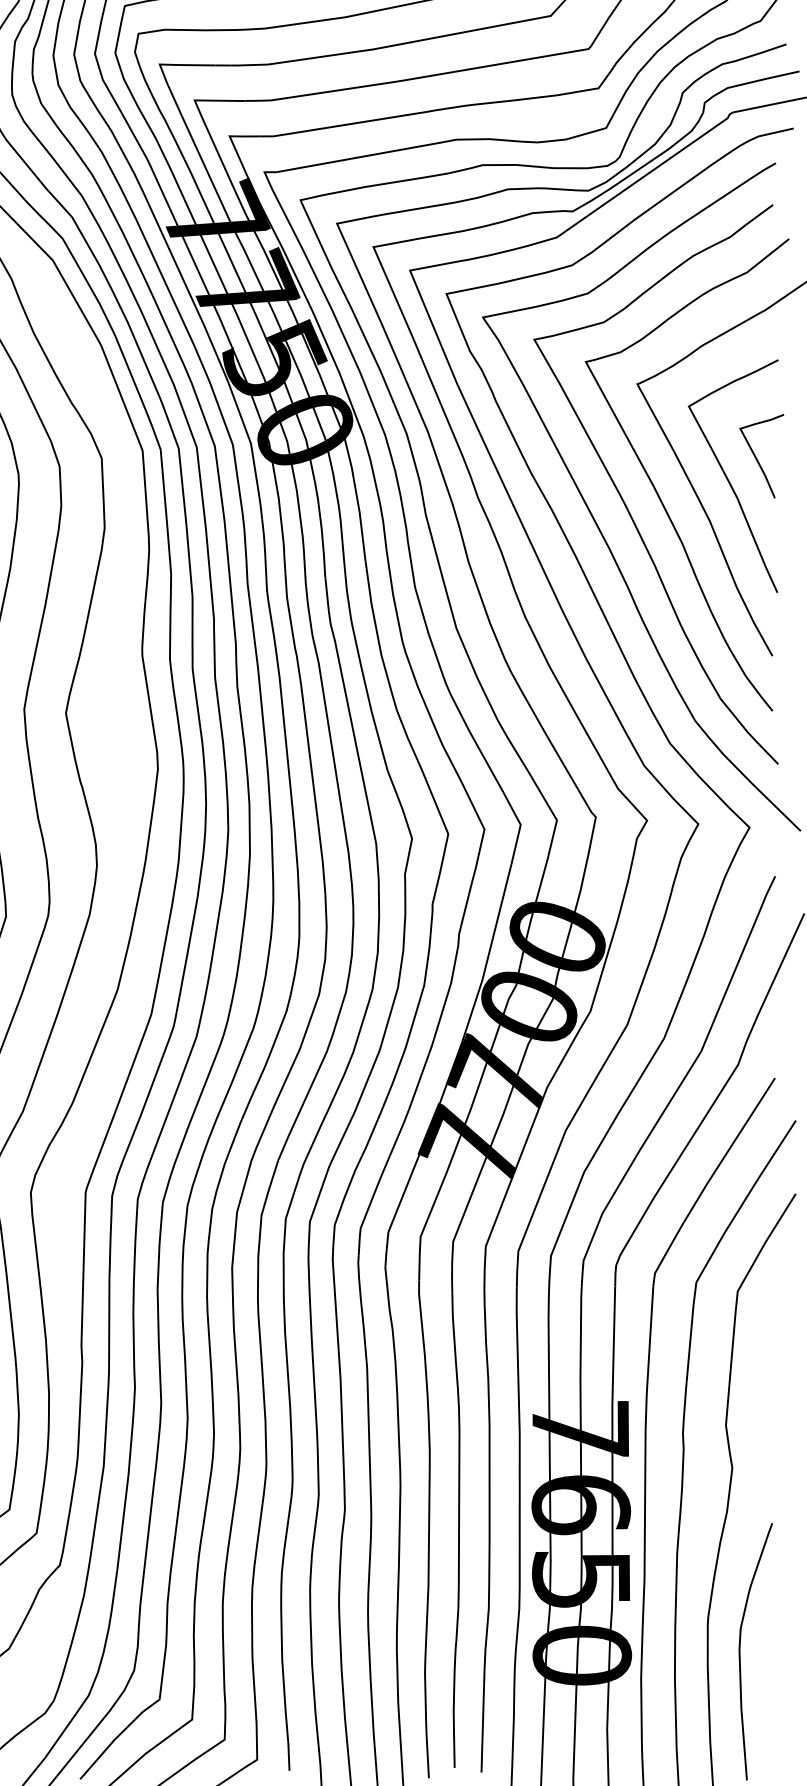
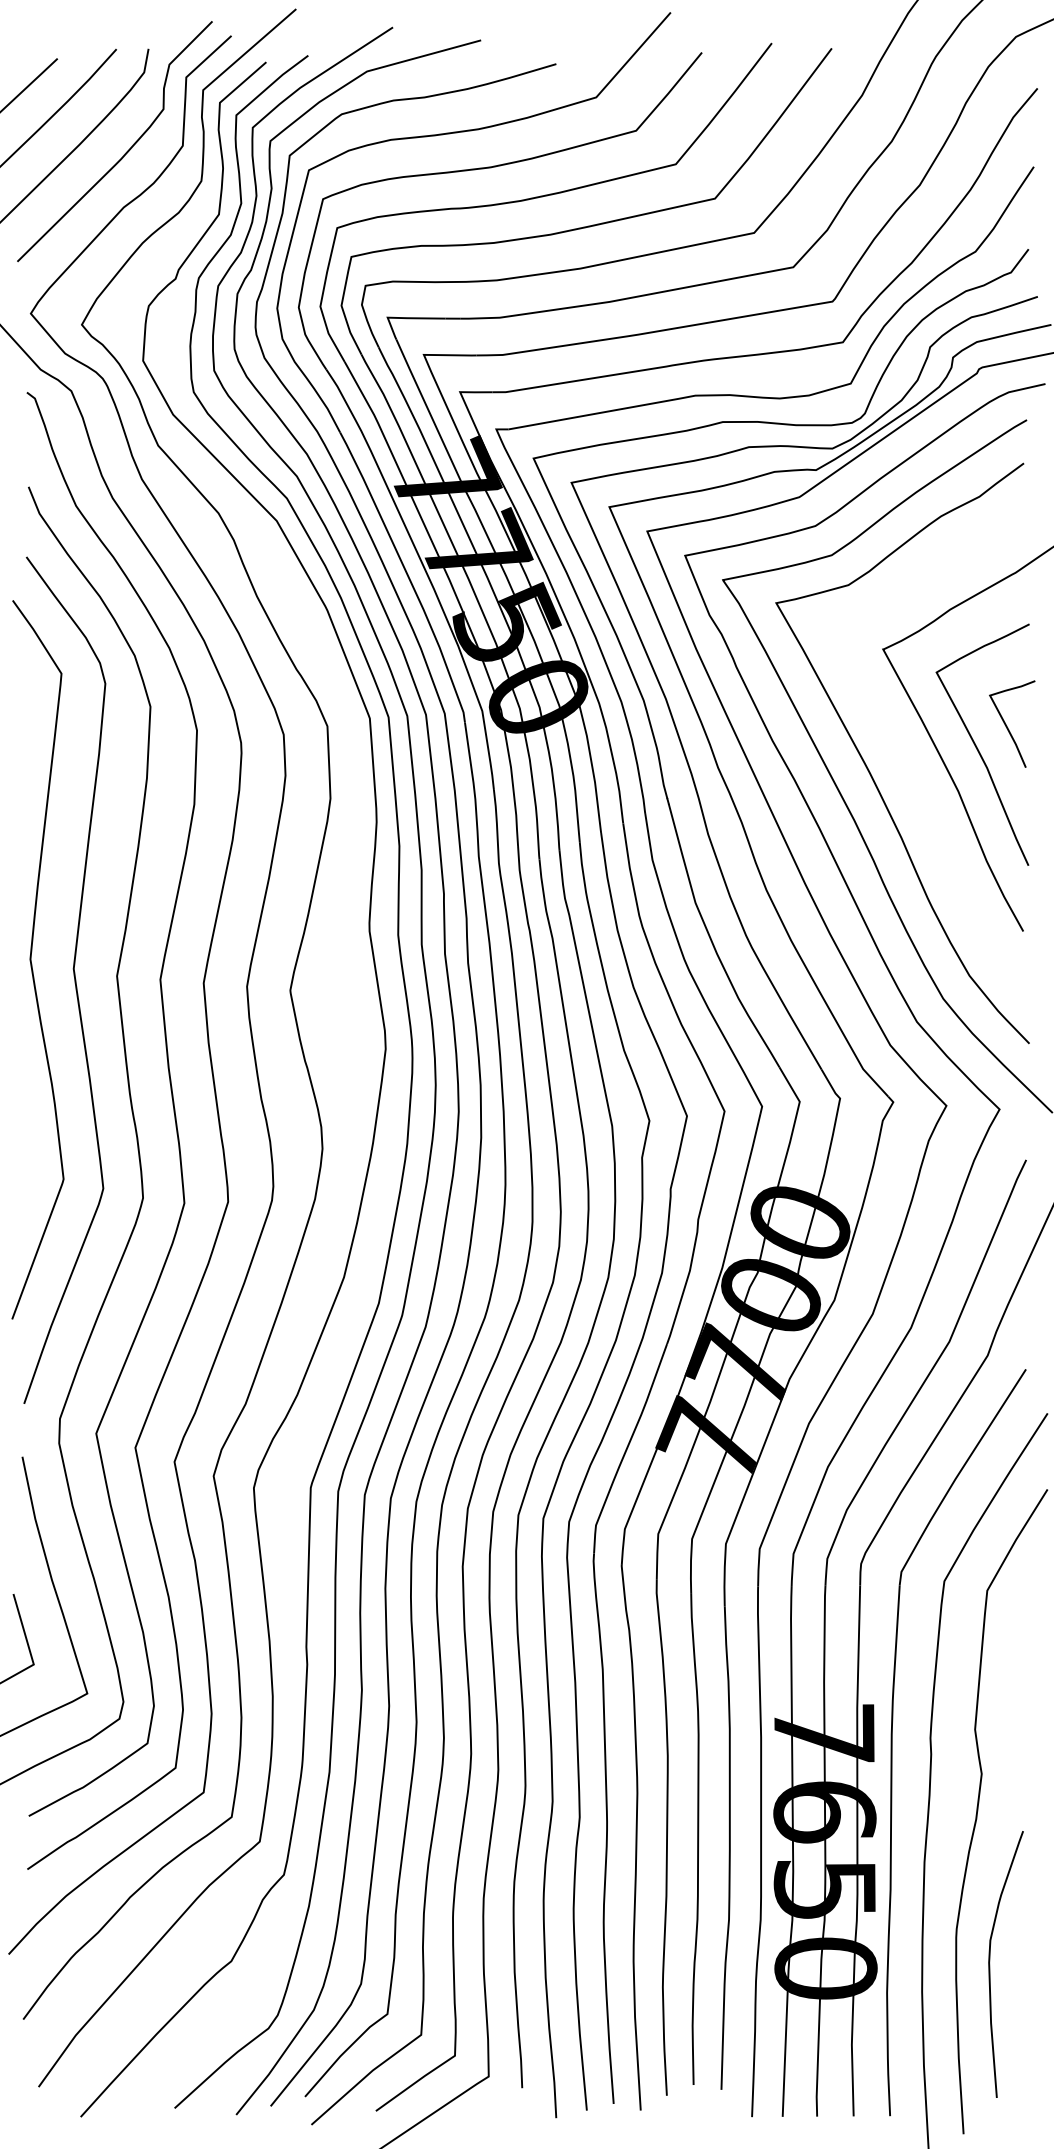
curve: (656, 490) -> (903, 759), removed

